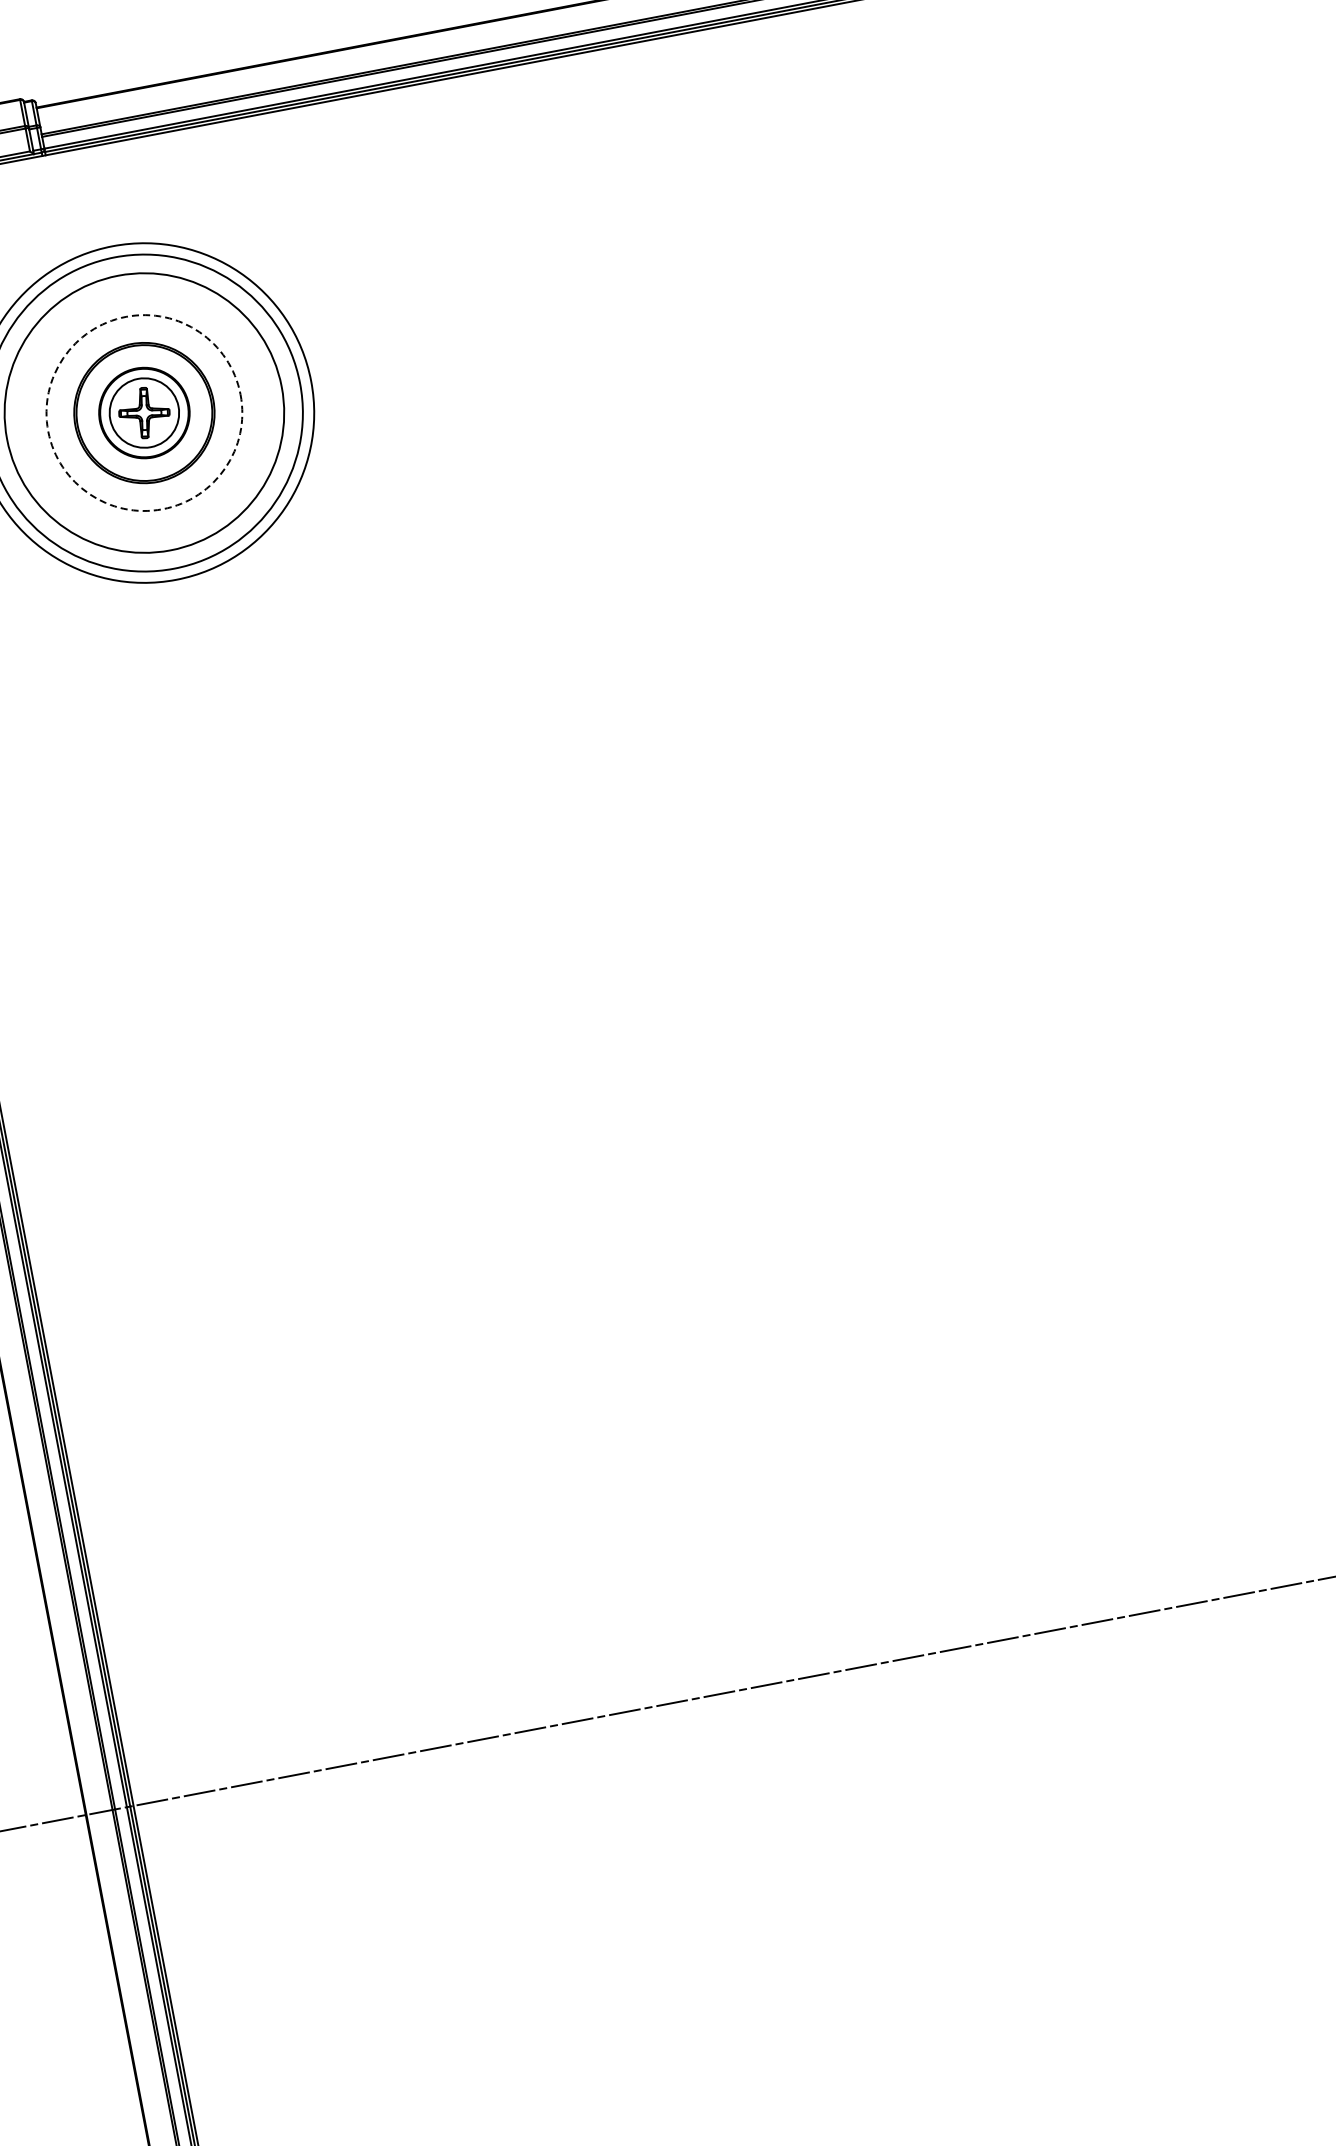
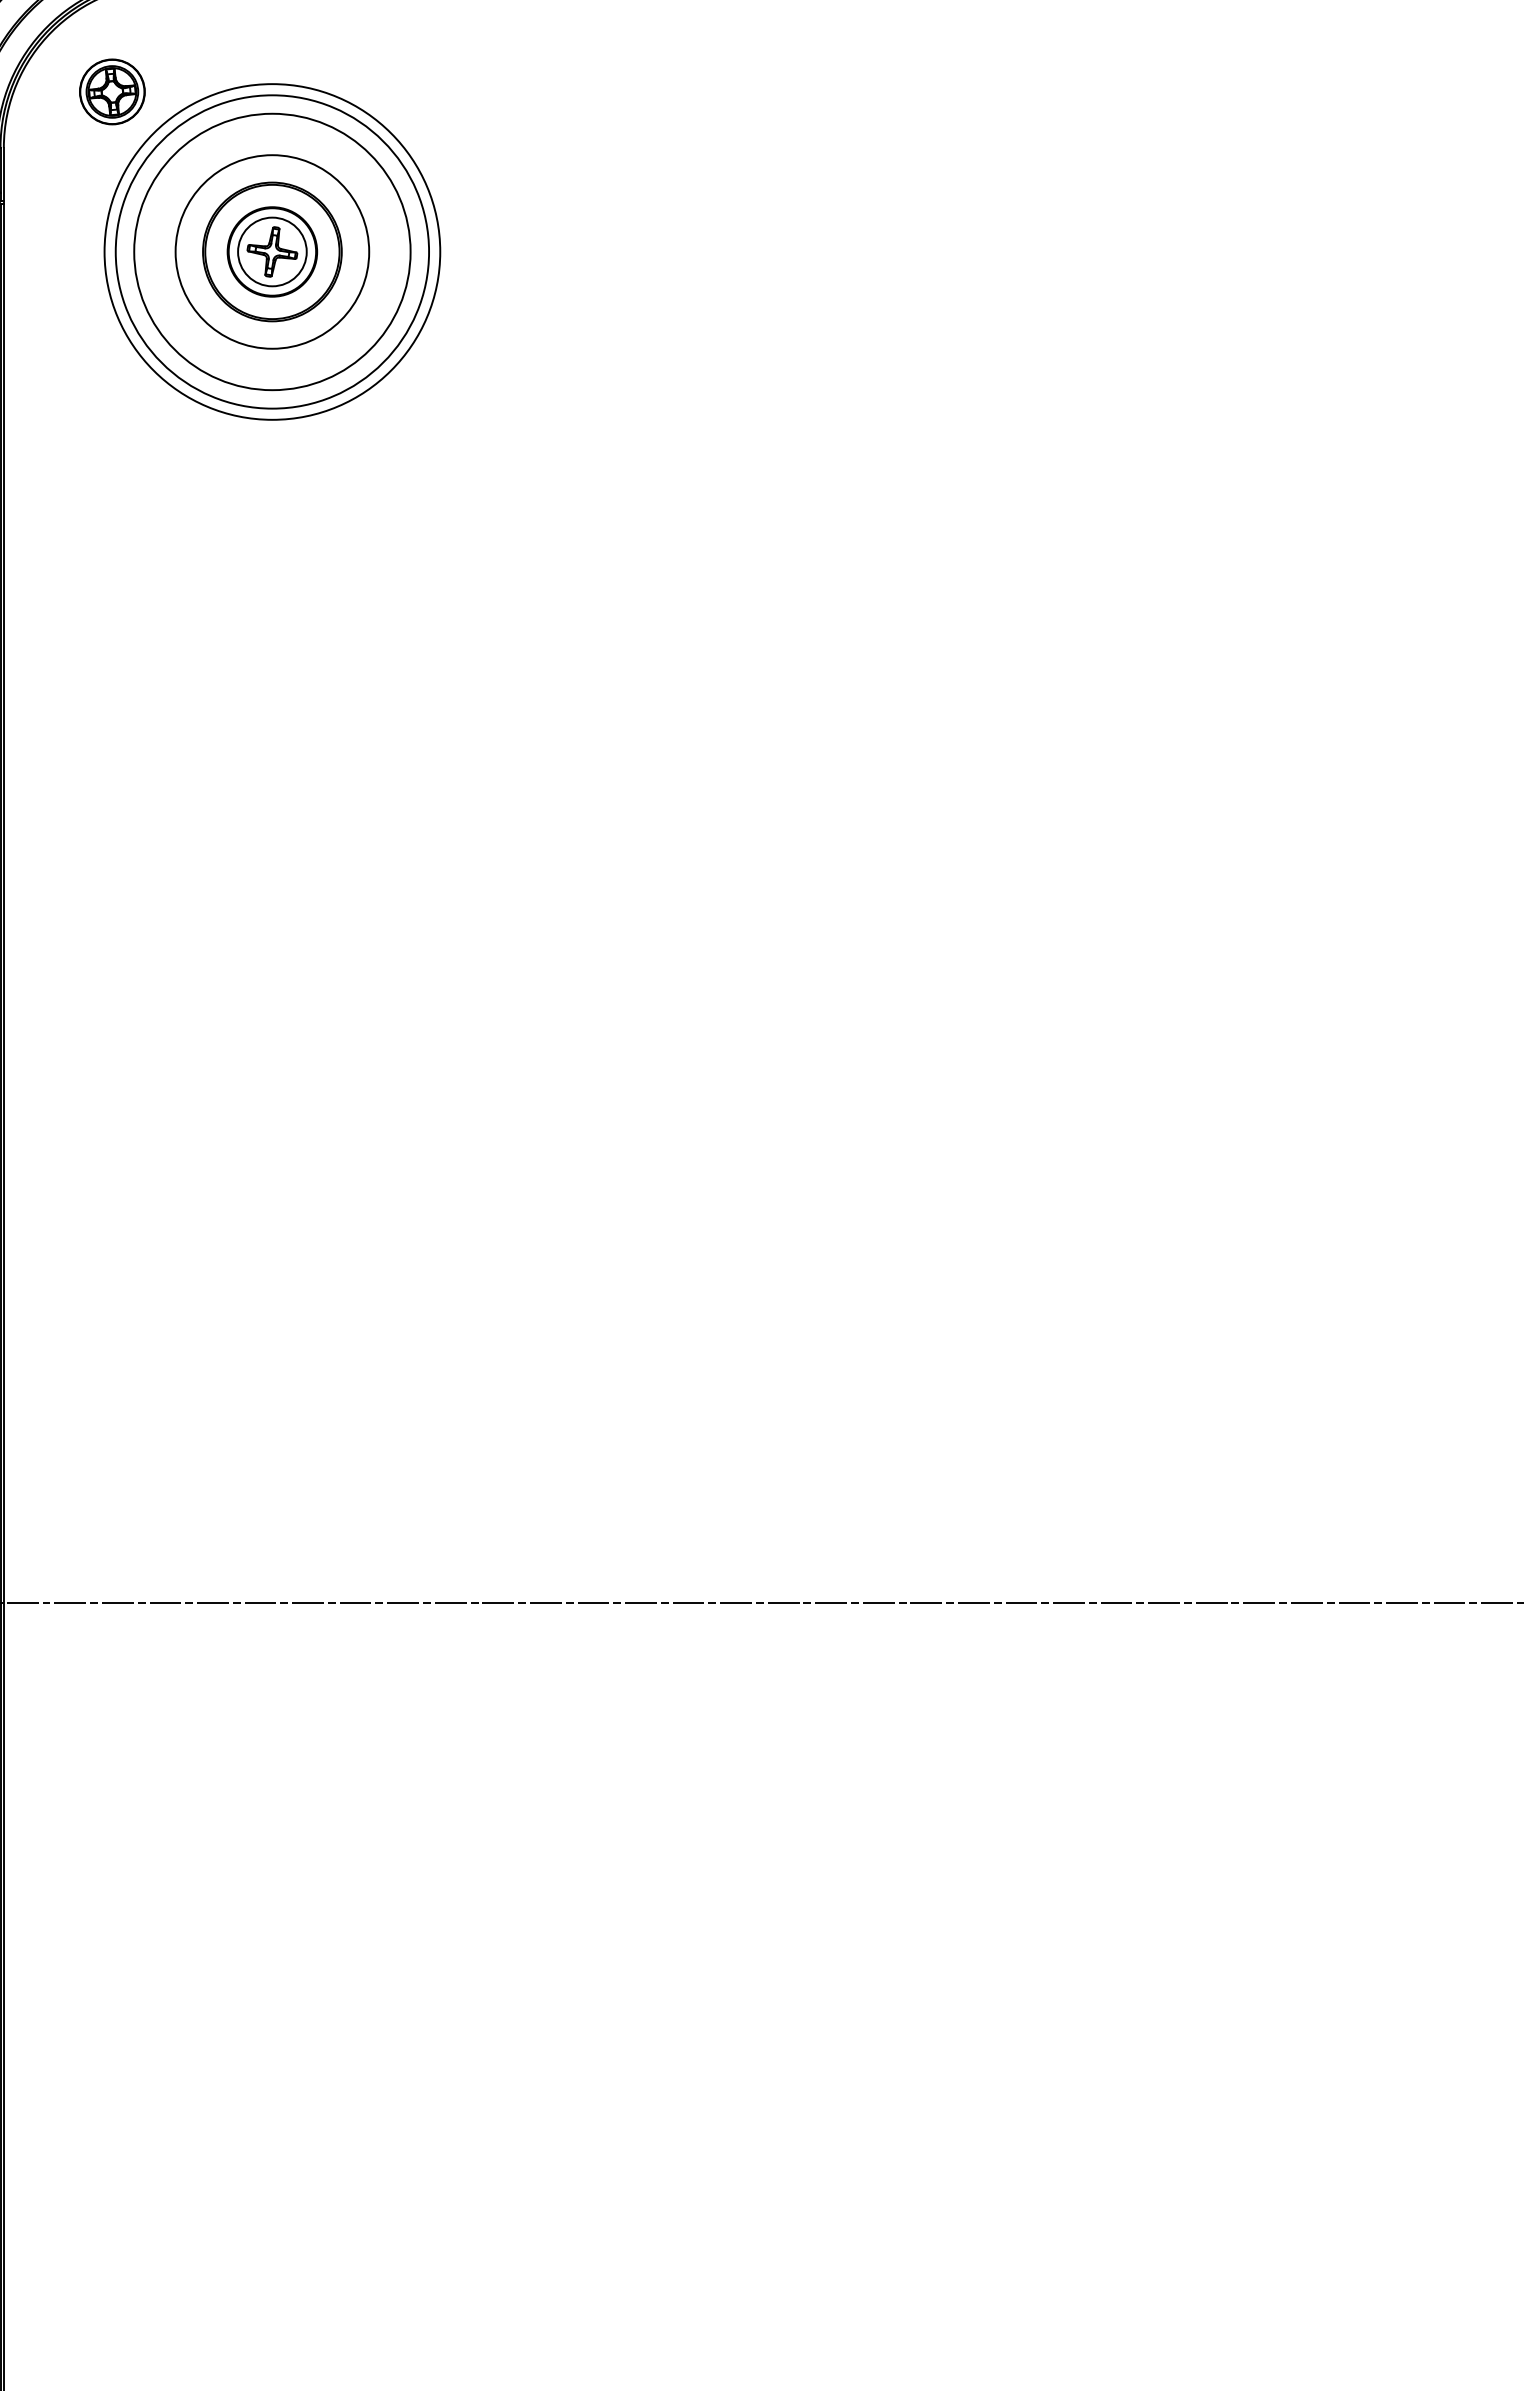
circle: (144, 412) -> (272, 251), dashed -> solid

